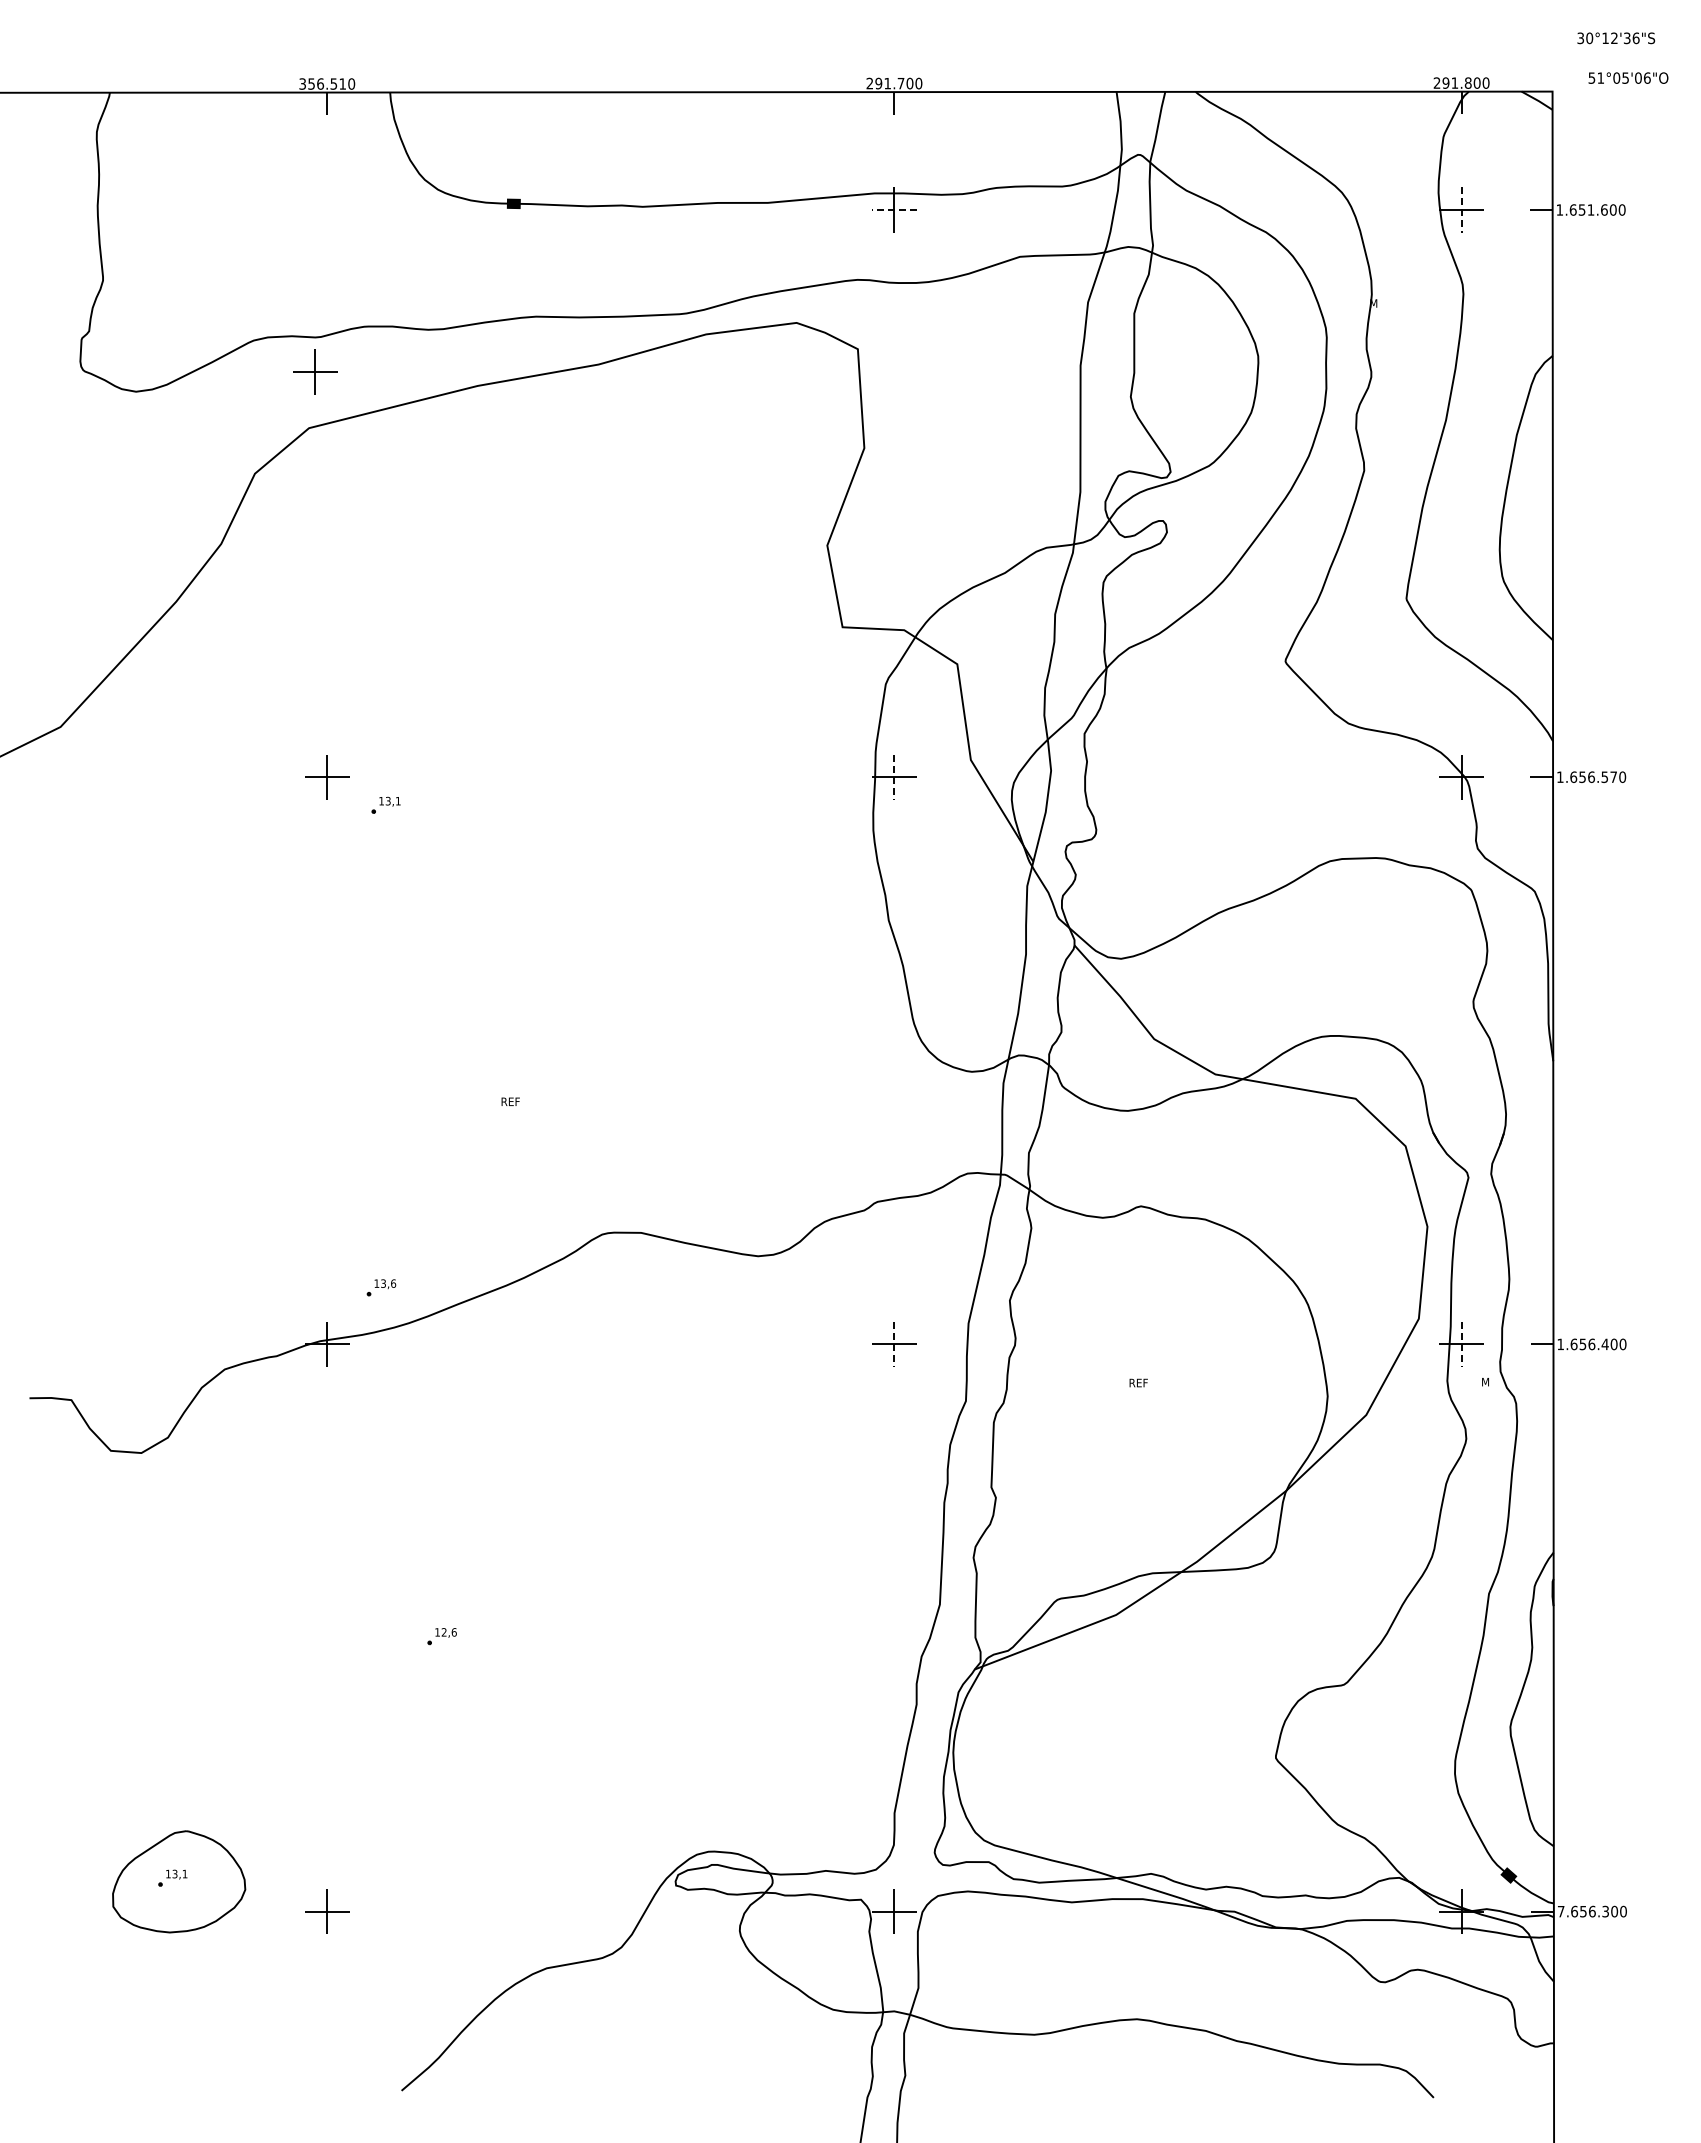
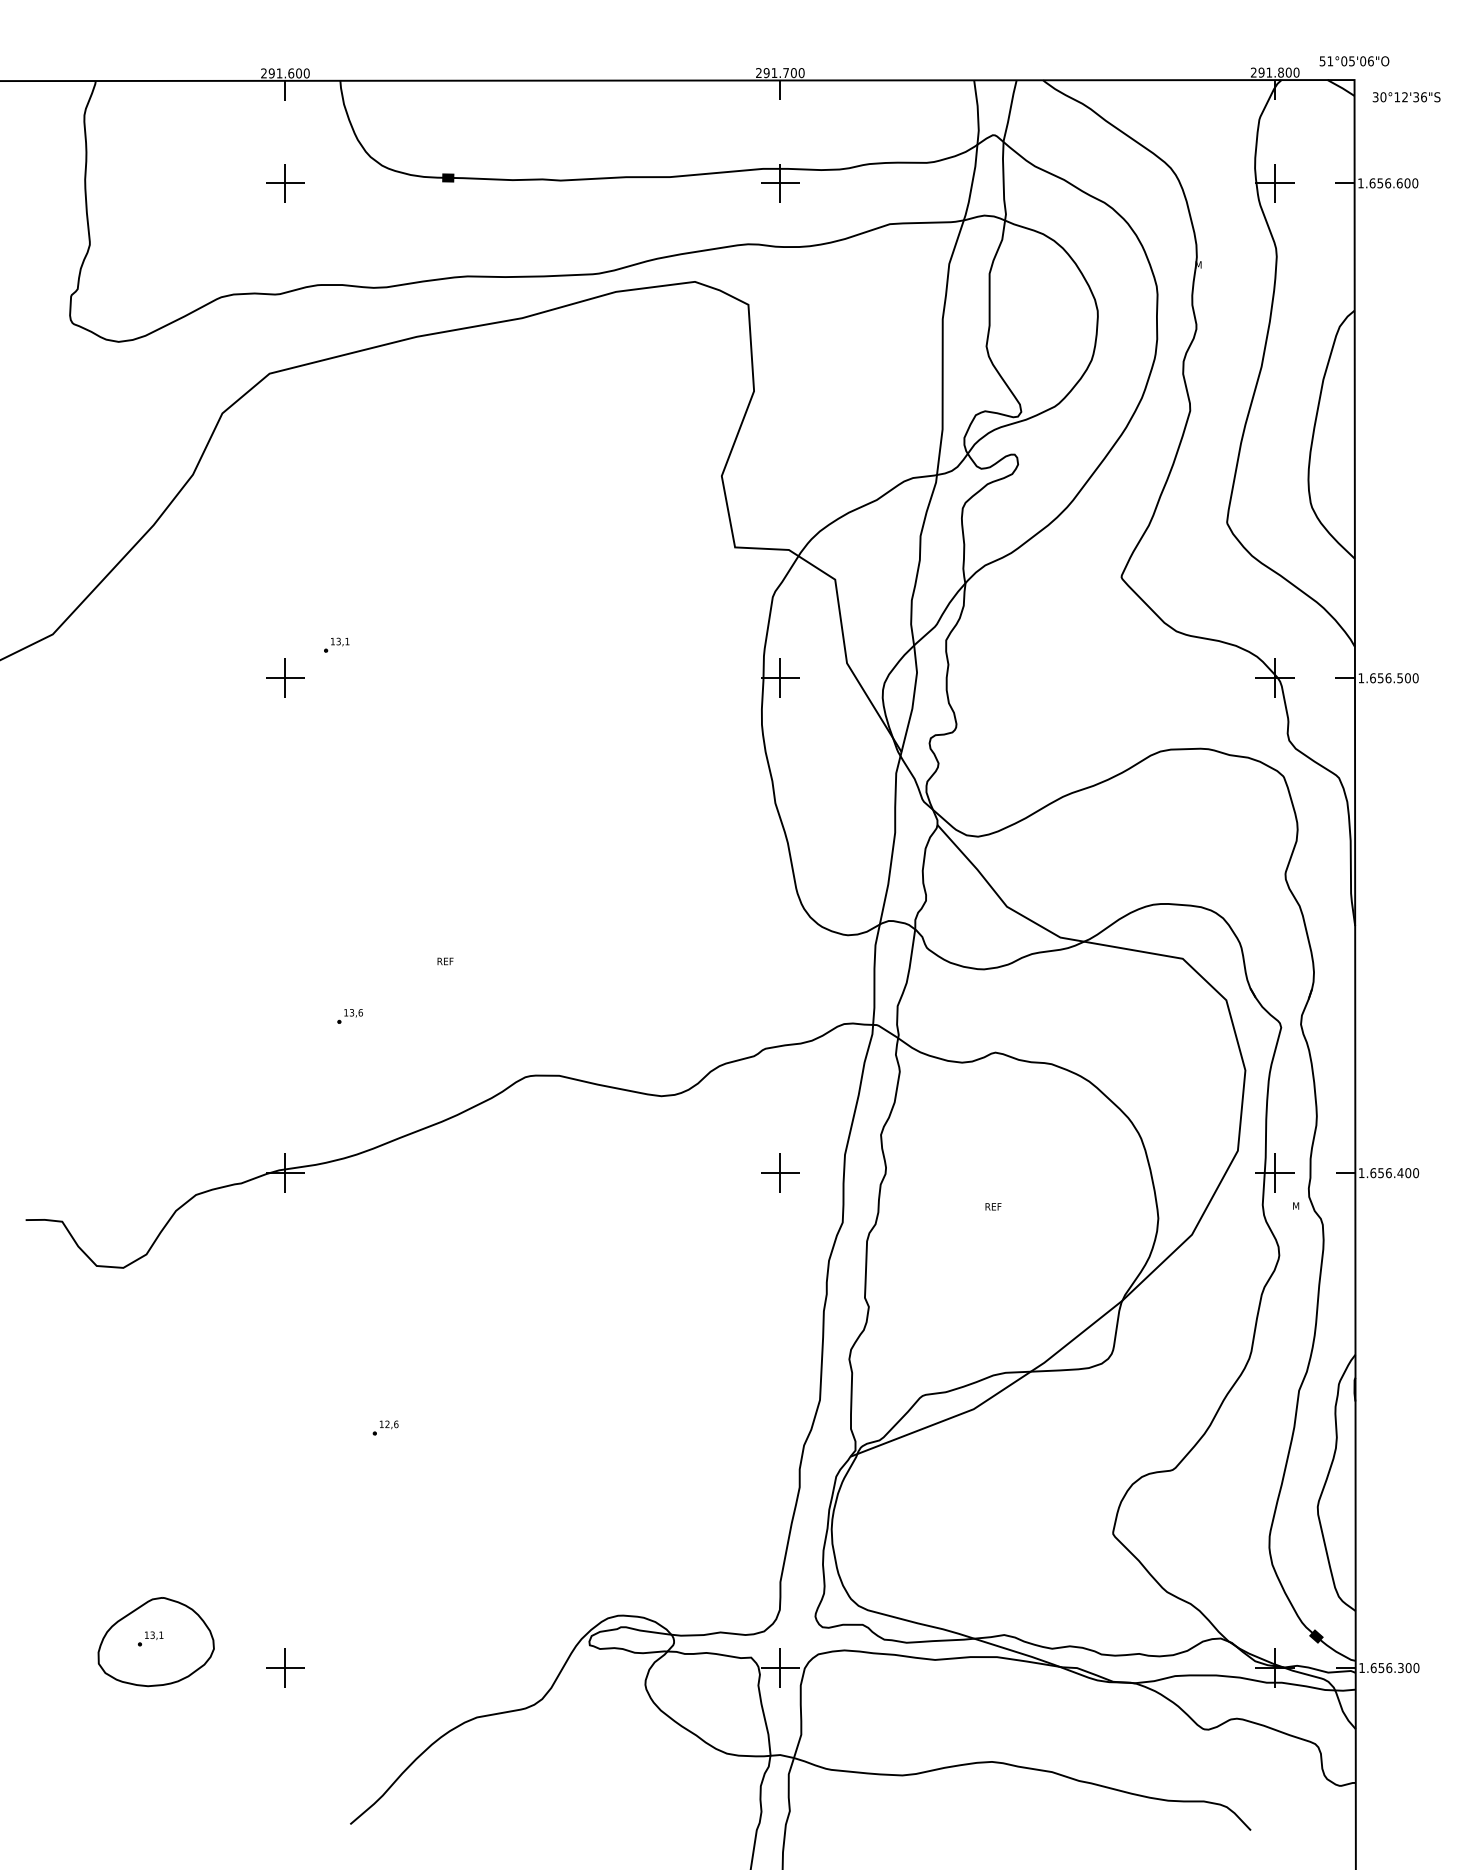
text: (1615, 38) -> (1405, 97), moved
text: (1628, 77) -> (1354, 60), moved
text: (322, 83) -> (281, 72), 356.510 -> 291.600
text: (1590, 209) -> (1387, 182), 1.651.600 -> 1.656.600
line: (894, 210) -> (780, 183), dashed -> solid
line: (1461, 210) -> (1275, 183), dashed -> solid
part: (315, 371) -> (285, 182), moved
text: (1613, 776) -> (1407, 677), 1.656.570 -> 1.656.500
line: (894, 777) -> (780, 678), dashed -> solid
part: (385, 804) -> (336, 644), moved
part: (381, 1287) -> (350, 1016), moved
line: (894, 1344) -> (780, 1173), dashed -> solid
line: (1461, 1344) -> (1275, 1173), dashed -> solid
text: (1561, 1911) -> (1362, 1667), 7.656.300 -> 1.656.300

